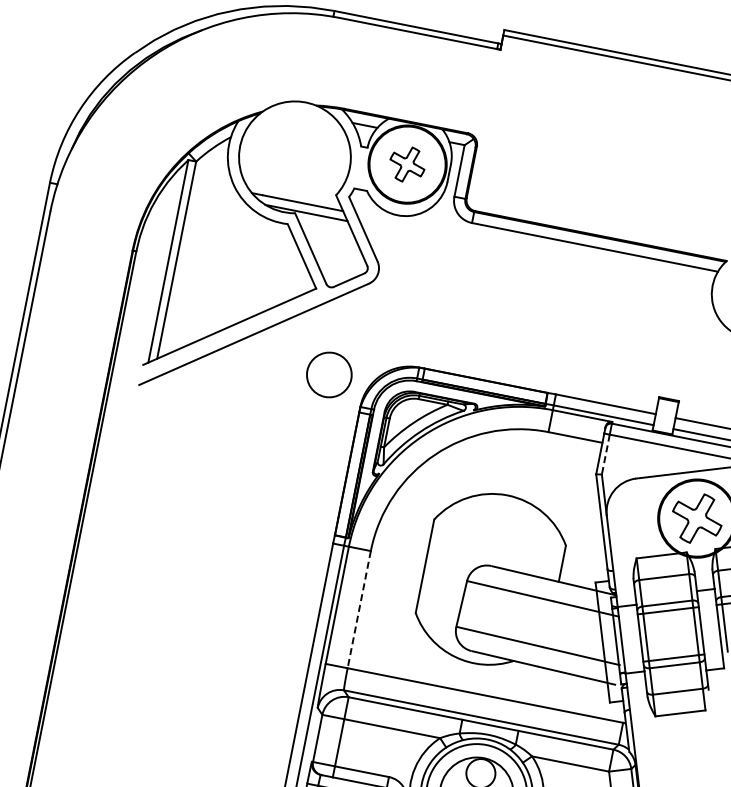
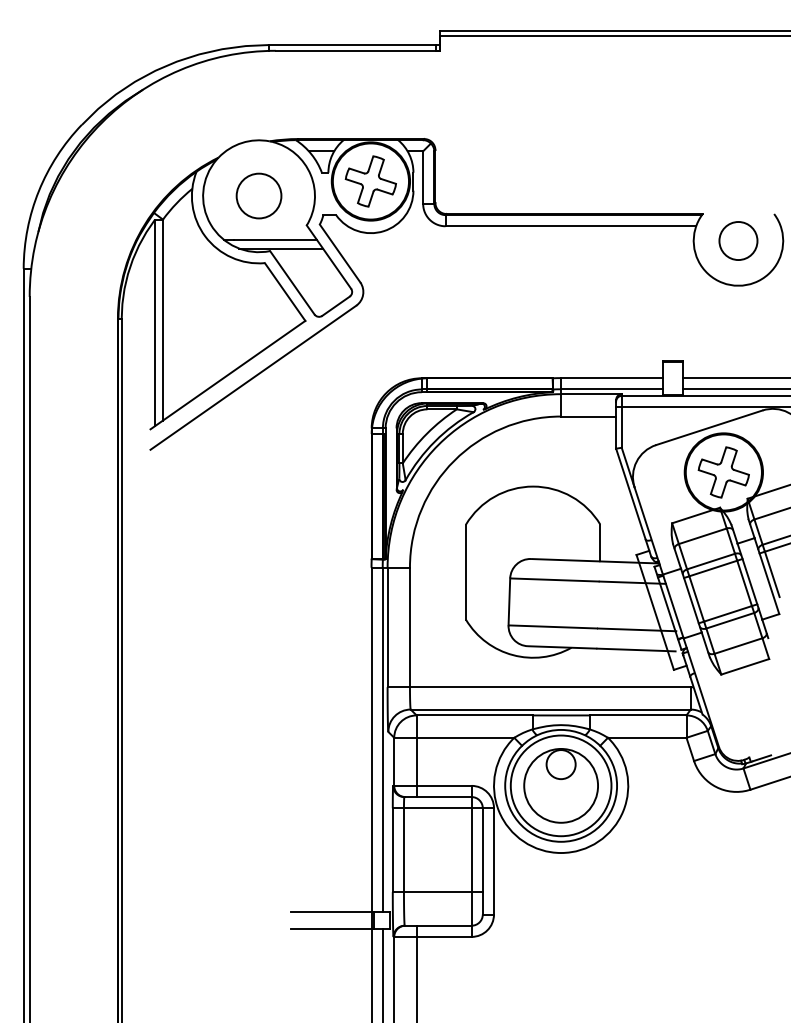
part: (407, 164) -> (370, 181), size x1.43
circle: (328, 374) -> (258, 195), moved
line: (605, 454) -> (621, 427), dashed -> solid
line: (358, 609) -> (409, 627), dashed -> solid

